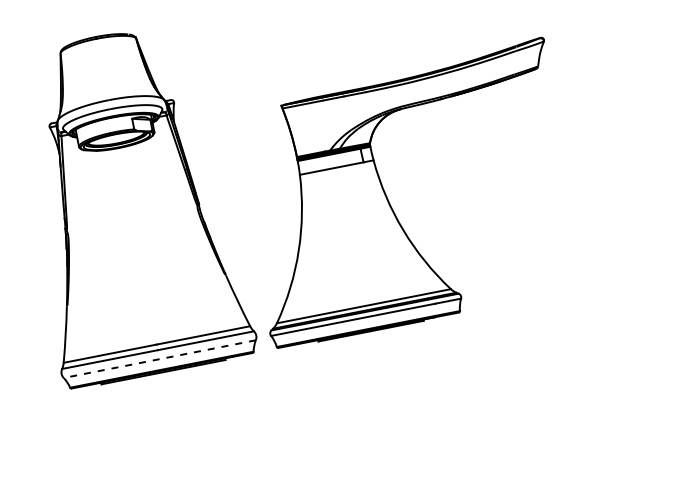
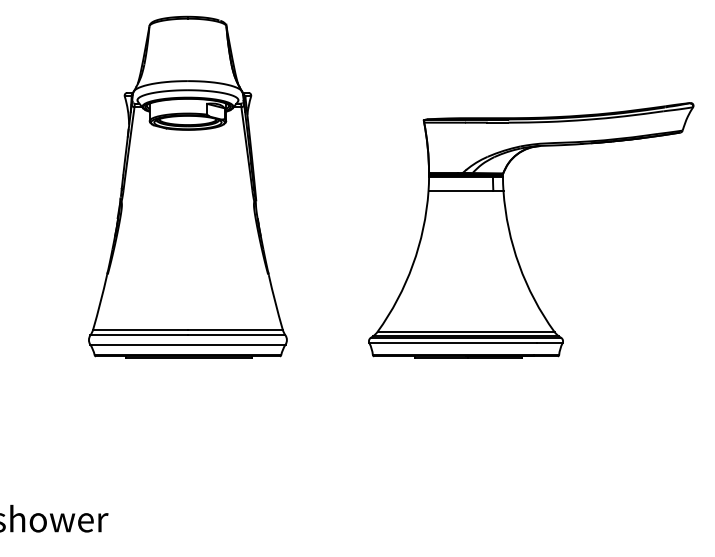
part: (390, 202) -> (511, 235), moved
line: (159, 359) -> (187, 344), dashed -> solid

